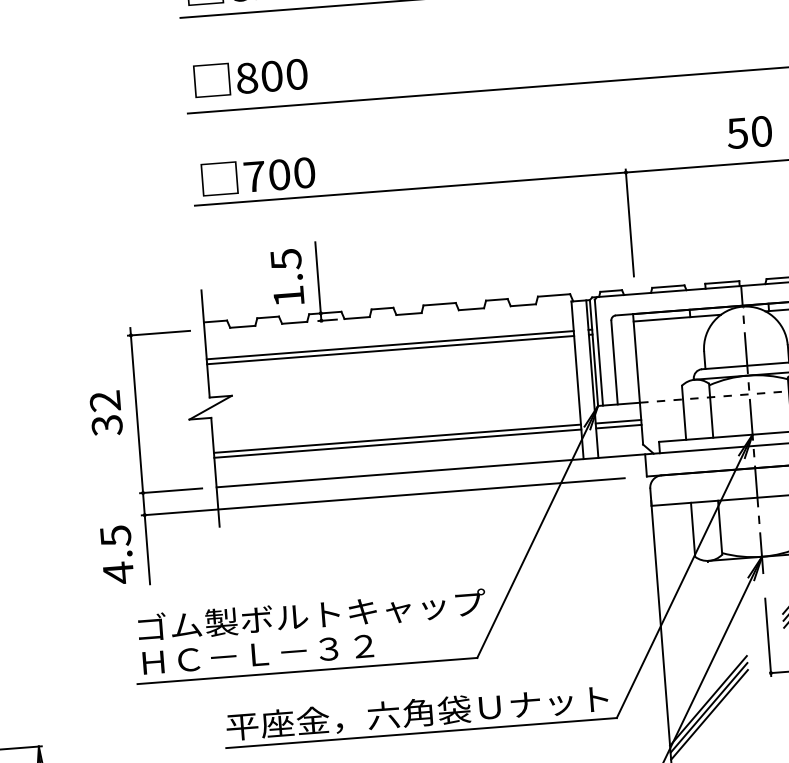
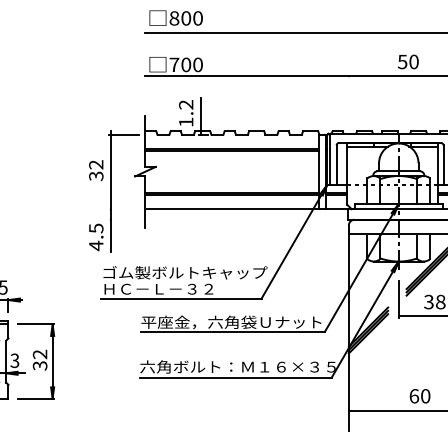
line: (629, 221) -> (348, 99), removed
text: (286, 258) -> (186, 104), 1.5 -> 1.2
line: (170, 491) -> (123, 209), removed
line: (383, 496) -> (223, 219), removed

